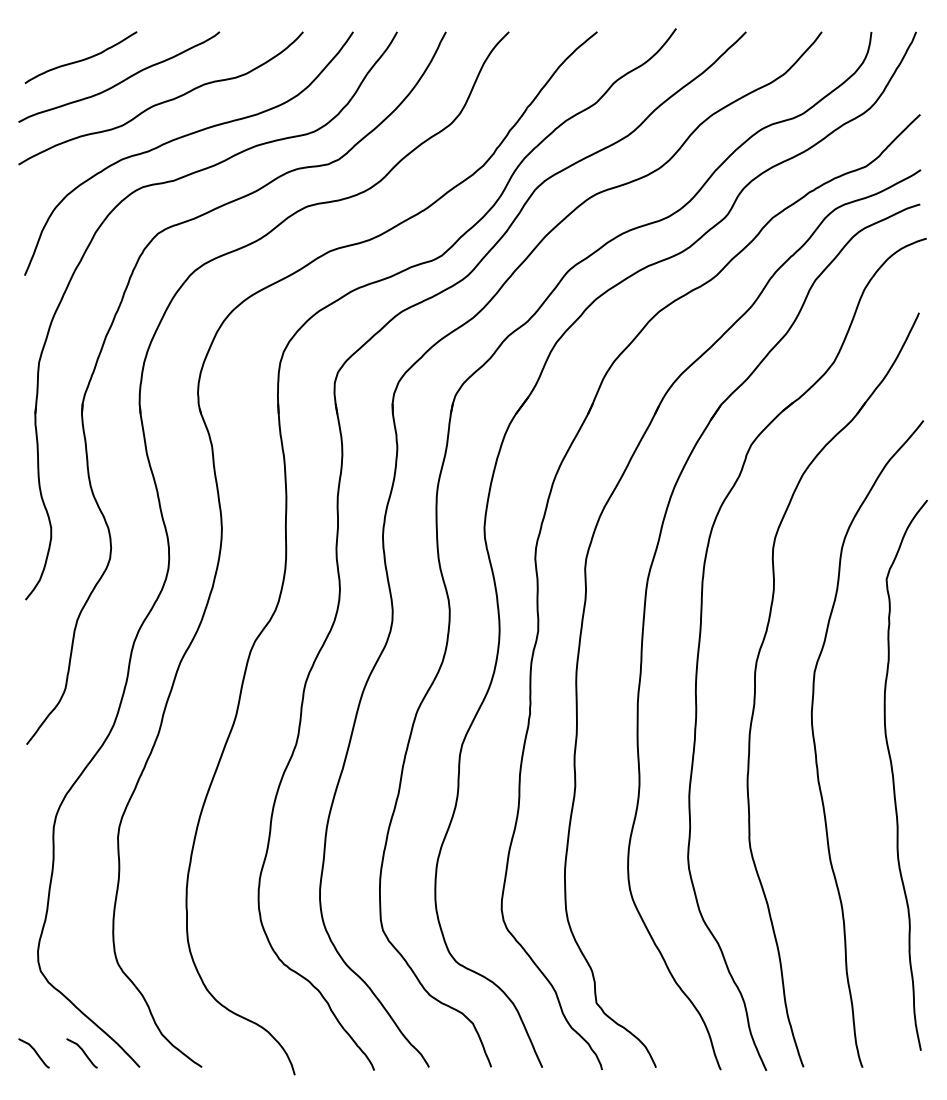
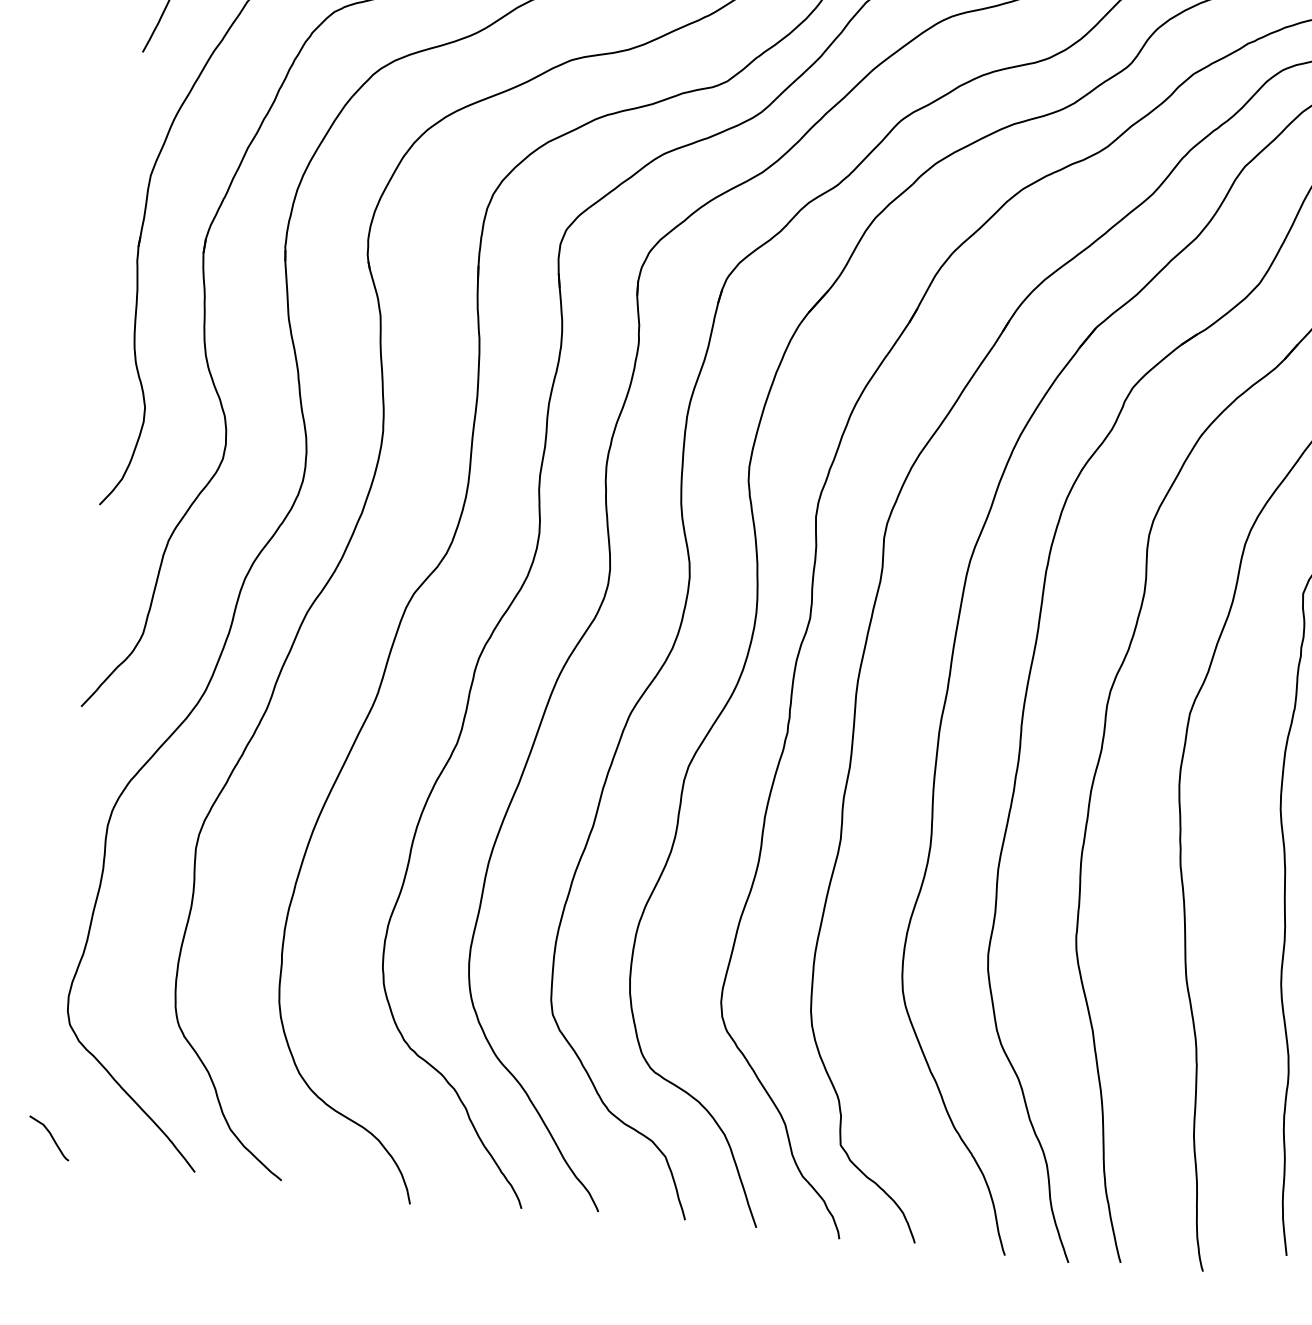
curve: (83, 1053) -> (118, 1145), removed

